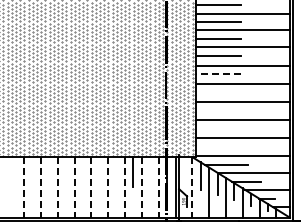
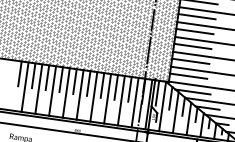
line: (218, 73) -> (197, 16), dashed -> solid
line: (218, 92) -> (194, 31), added
line: (218, 110) -> (192, 46), added
line: (218, 128) -> (190, 61), added
line: (218, 146) -> (188, 76), added
line: (15, 172) -> (19, 74), added
line: (32, 172) -> (33, 75), added
line: (49, 172) -> (47, 77), added
line: (66, 172) -> (61, 79), added
line: (83, 172) -> (75, 81), added
line: (99, 172) -> (88, 83), added
line: (116, 172) -> (102, 85), added
line: (150, 172) -> (130, 89), added
line: (183, 172) -> (157, 93), added
line: (24, 187) -> (25, 87), dashed -> solid
line: (40, 187) -> (38, 89), dashed -> solid
line: (57, 187) -> (52, 91), dashed -> solid
line: (74, 187) -> (66, 93), dashed -> solid
line: (91, 187) -> (80, 95), dashed -> solid
line: (108, 187) -> (94, 96), dashed -> solid
line: (125, 187) -> (107, 98), dashed -> solid
line: (141, 187) -> (121, 100), dashed -> solid
line: (158, 187) -> (134, 102), dashed -> solid
line: (192, 187) -> (162, 106), dashed -> solid

